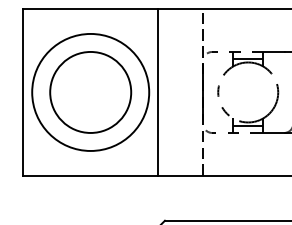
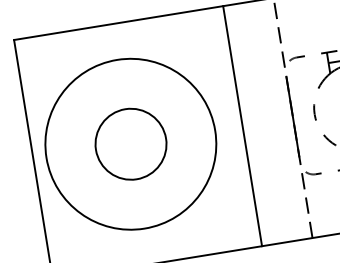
circle: (90, 92) -> (130, 144), size x0.6
line: (158, 92) -> (243, 126), moved

